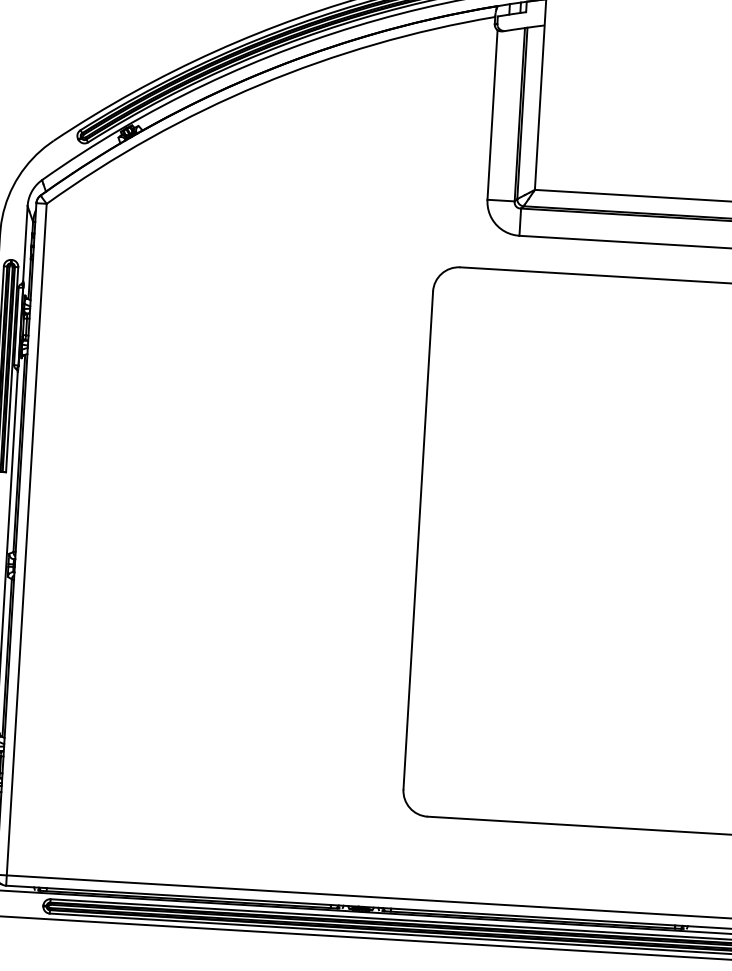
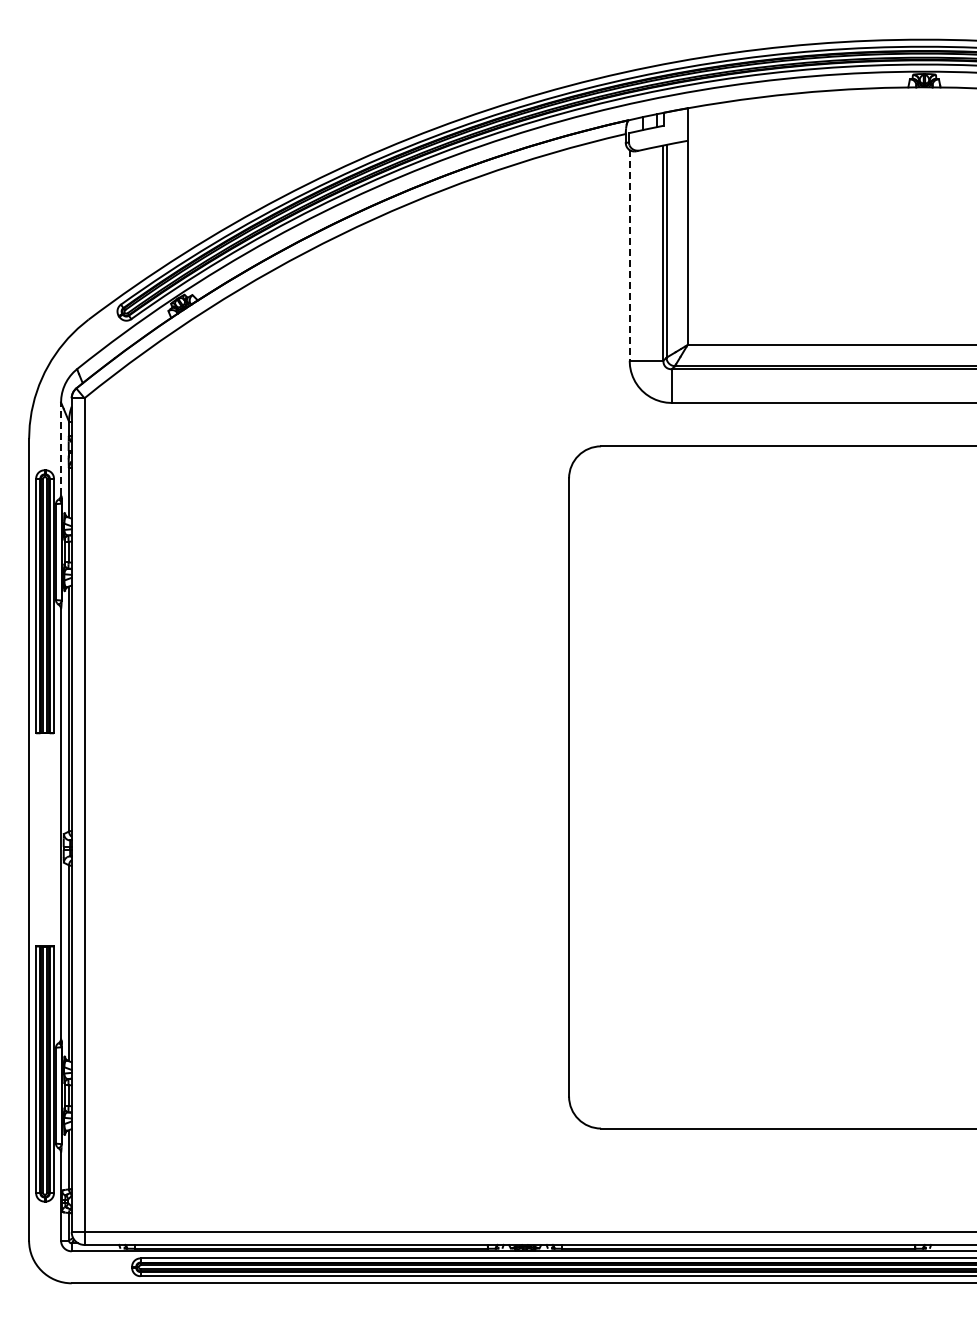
line: (492, 115) -> (629, 255), solid -> dashed
line: (25, 243) -> (61, 448), solid -> dashed

